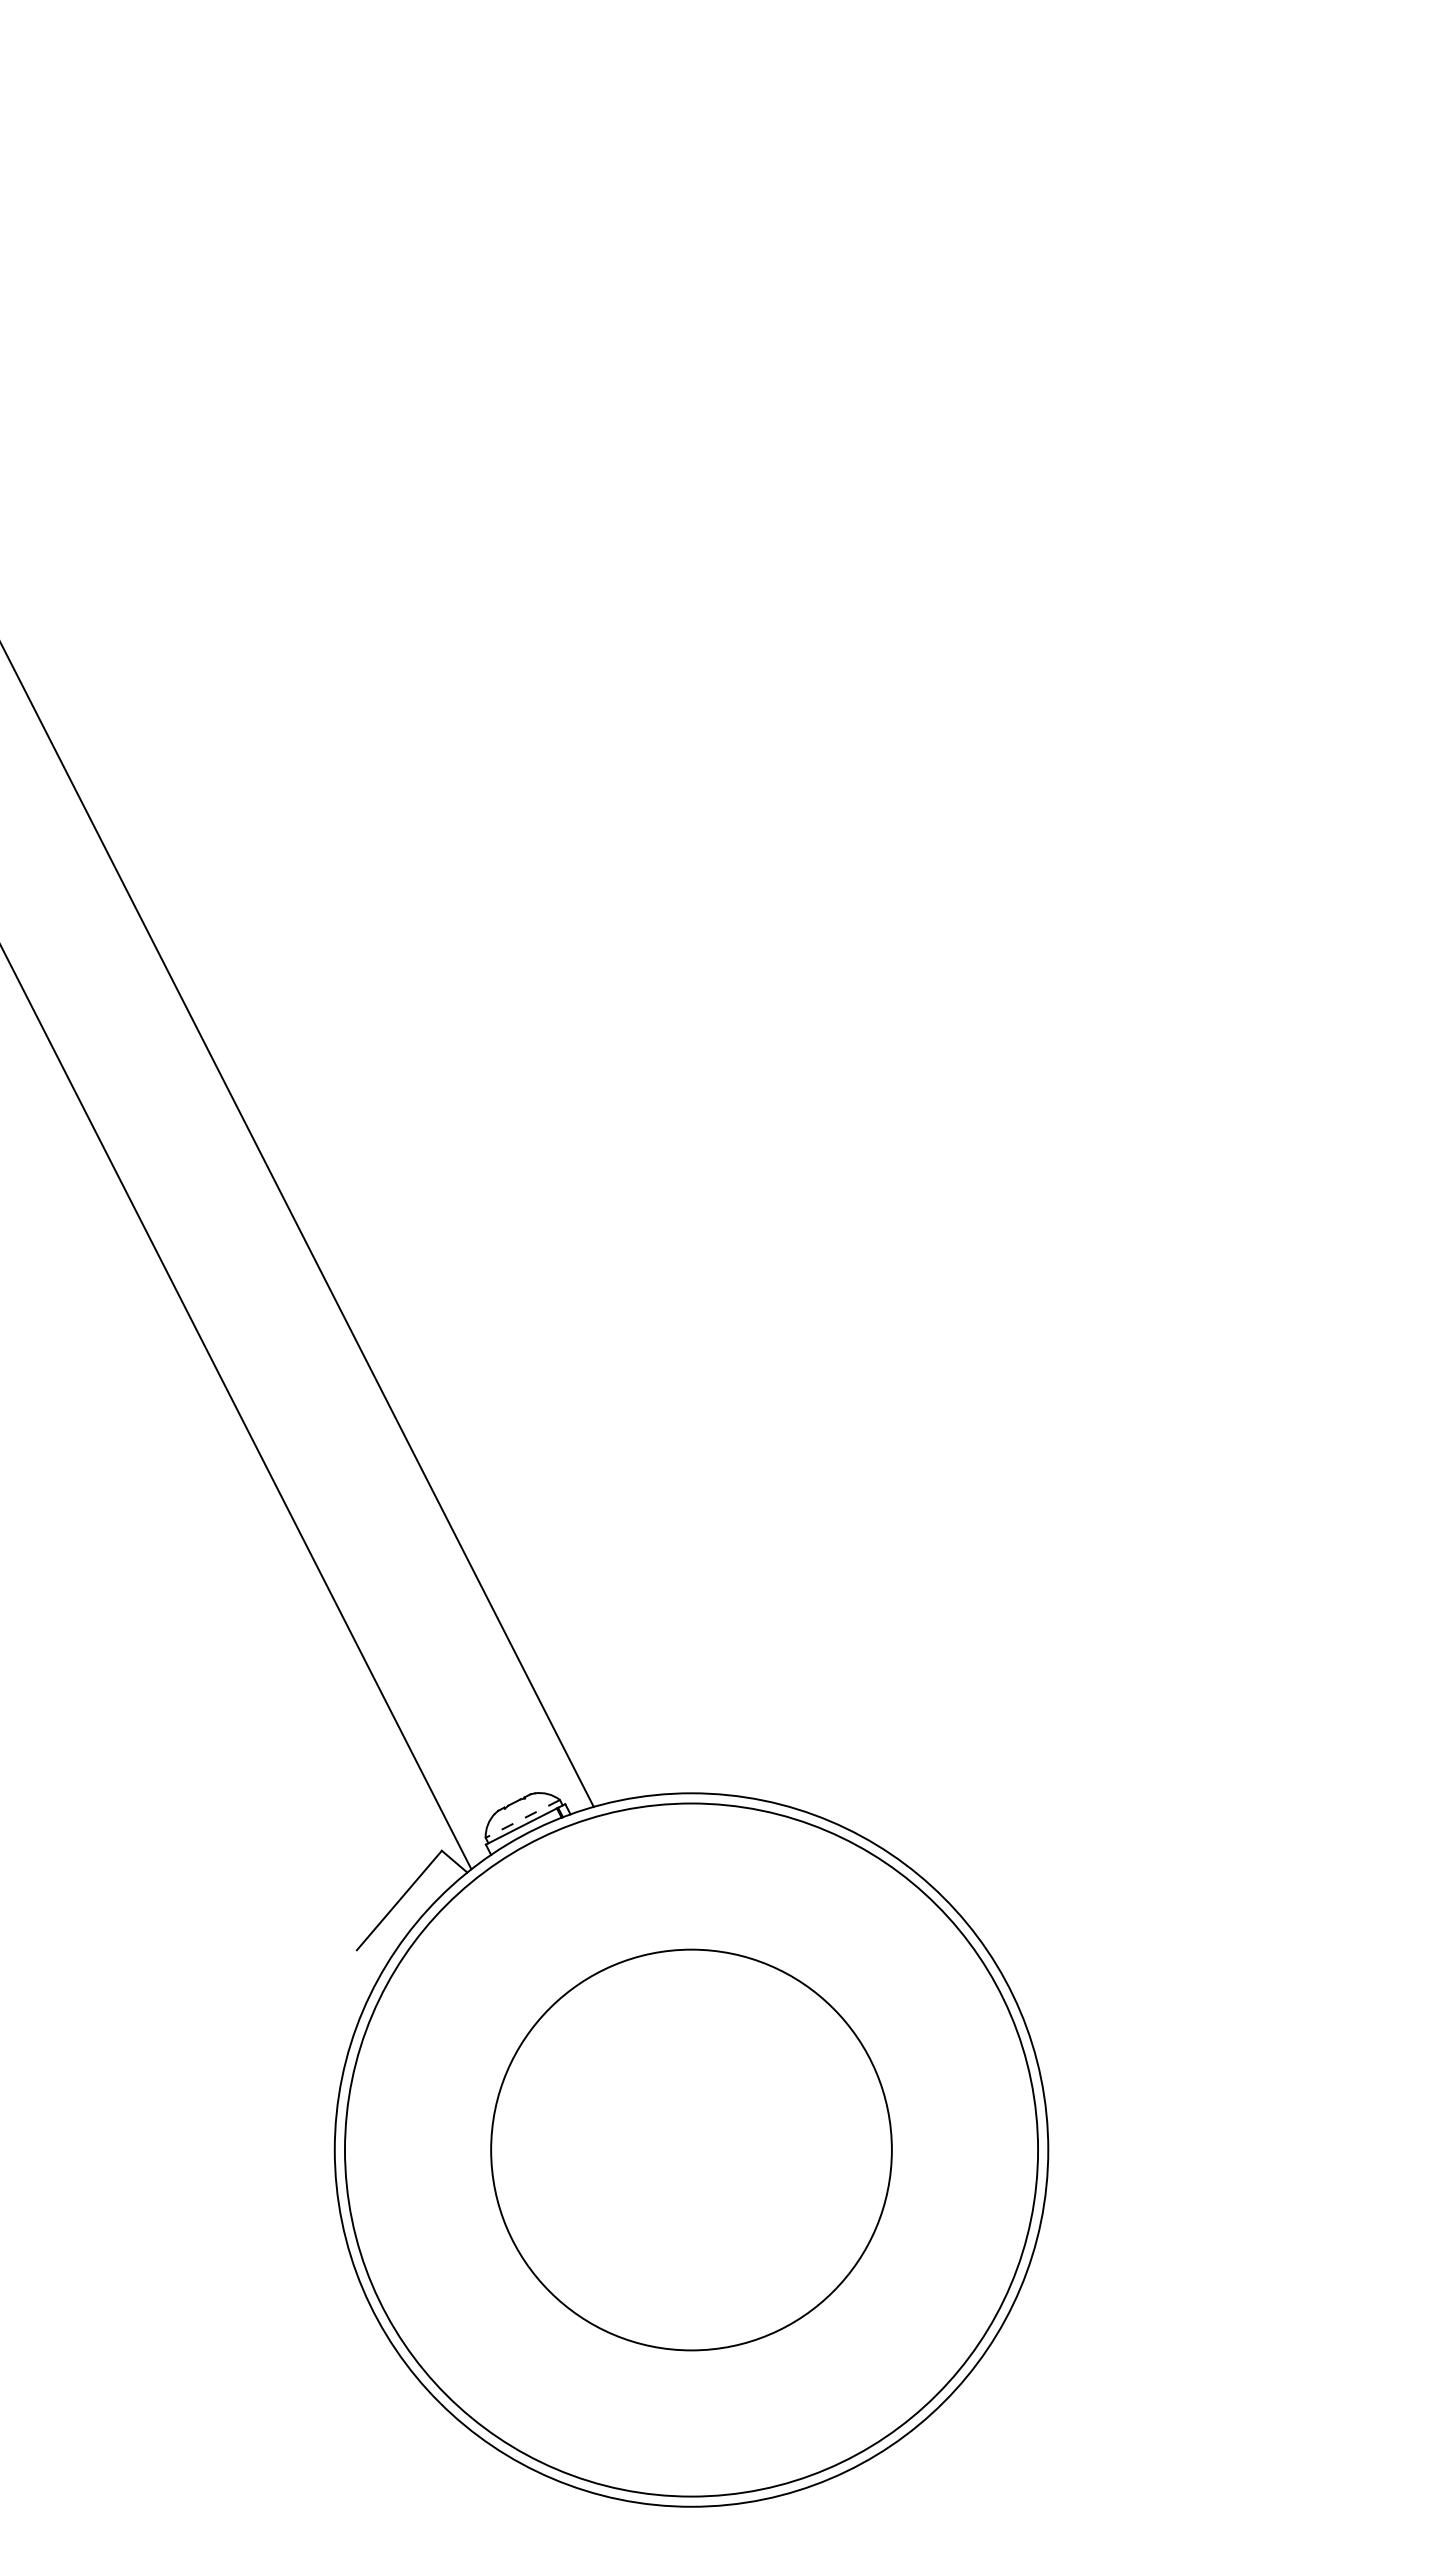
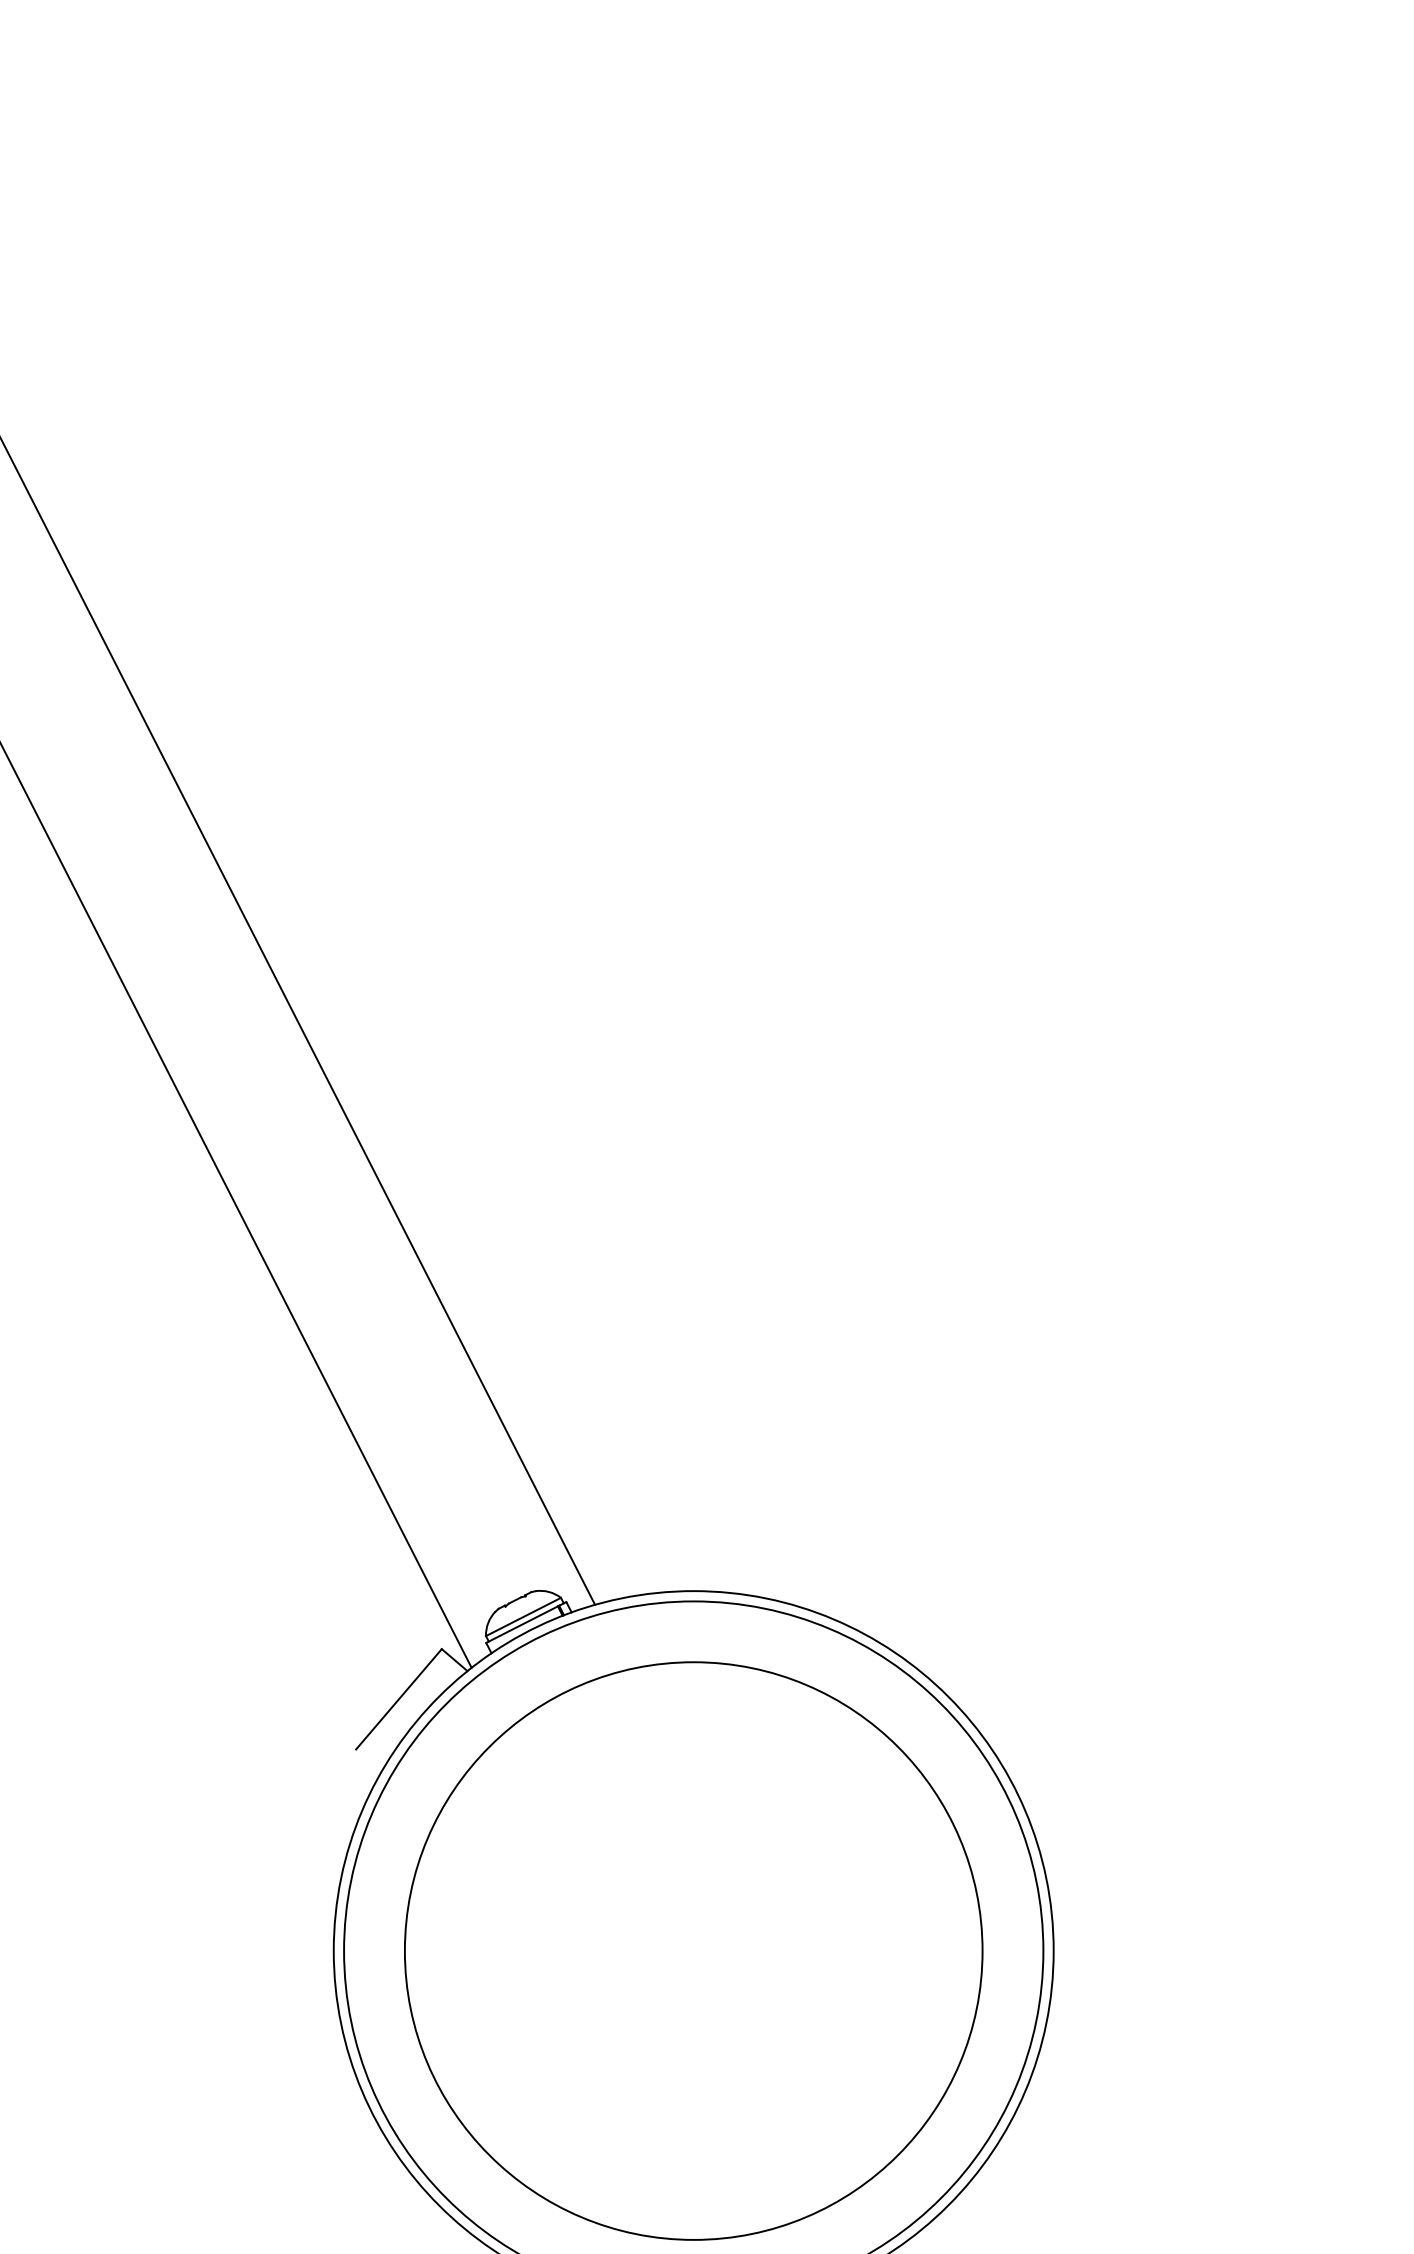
line: (522, 1818) -> (523, 1616), dashed -> solid
circle: (691, 2149) -> (693, 1950), size x1.43

